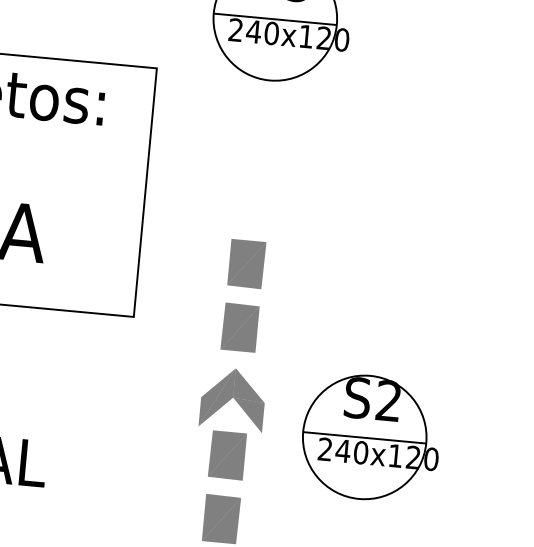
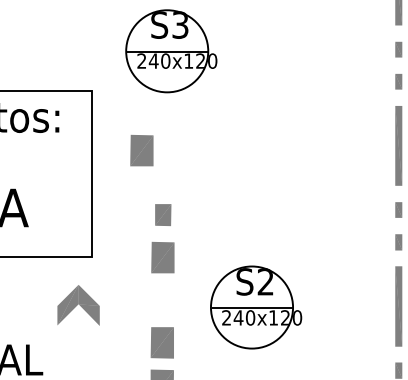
part: (222, 164) -> (141, 150), added
part: (245, 262) -> (162, 214), size x0.7
part: (232, 399) -> (78, 305), moved
part: (371, 437) -> (256, 307), moved

